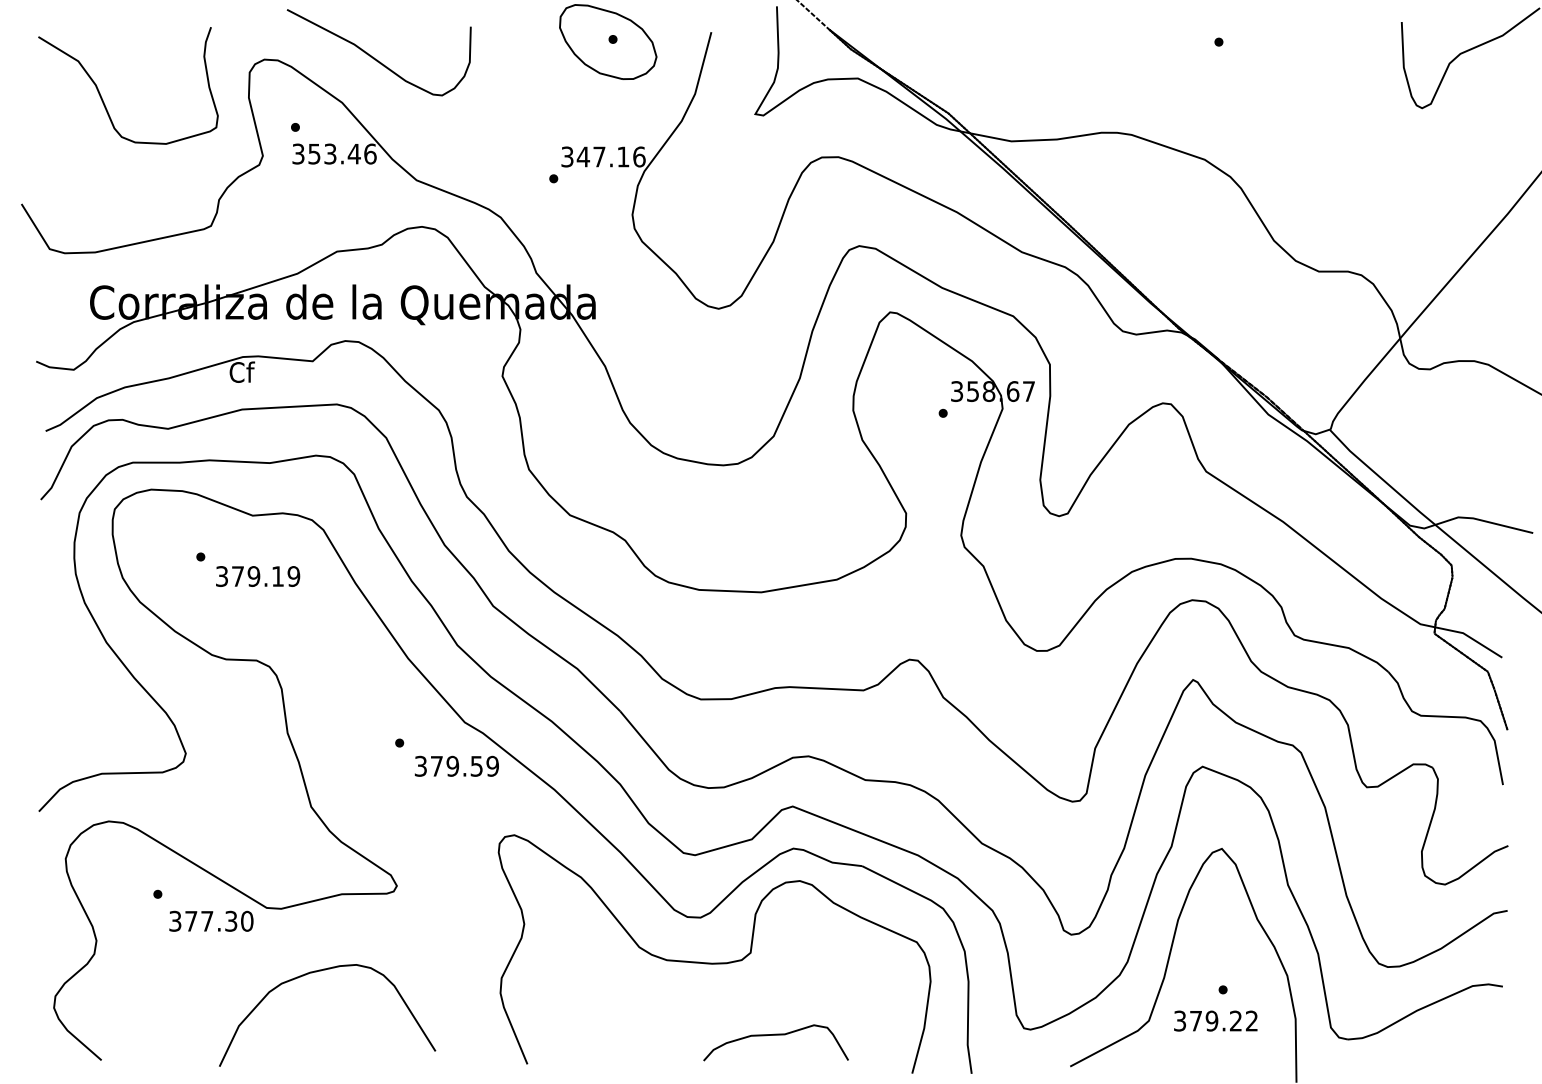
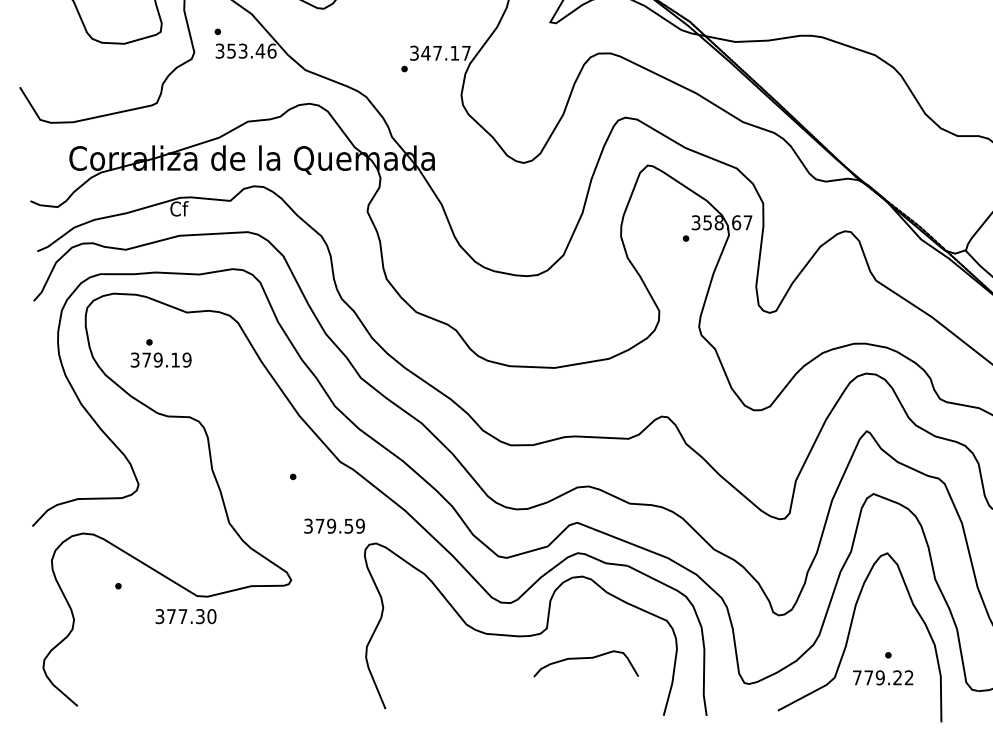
text: (639, 156) -> (466, 52), 347.16 -> 347.17
text: (258, 576) -> (161, 360), moved
text: (456, 765) -> (334, 525), moved
text: (211, 920) -> (186, 615), moved
curve: (316, 972) -> (233, 642), removed
text: (1180, 1020) -> (857, 677), 379.22 -> 779.22
curve: (775, 1035) -> (585, 658), moved

